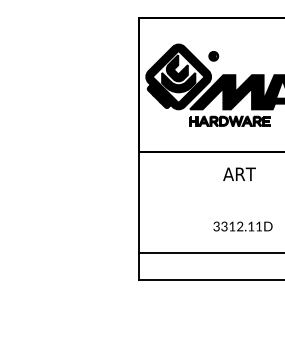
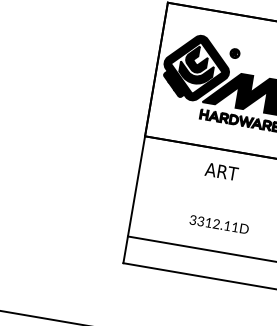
text: (239, 173) -> (221, 170), moved
text: (242, 226) -> (218, 224), moved

